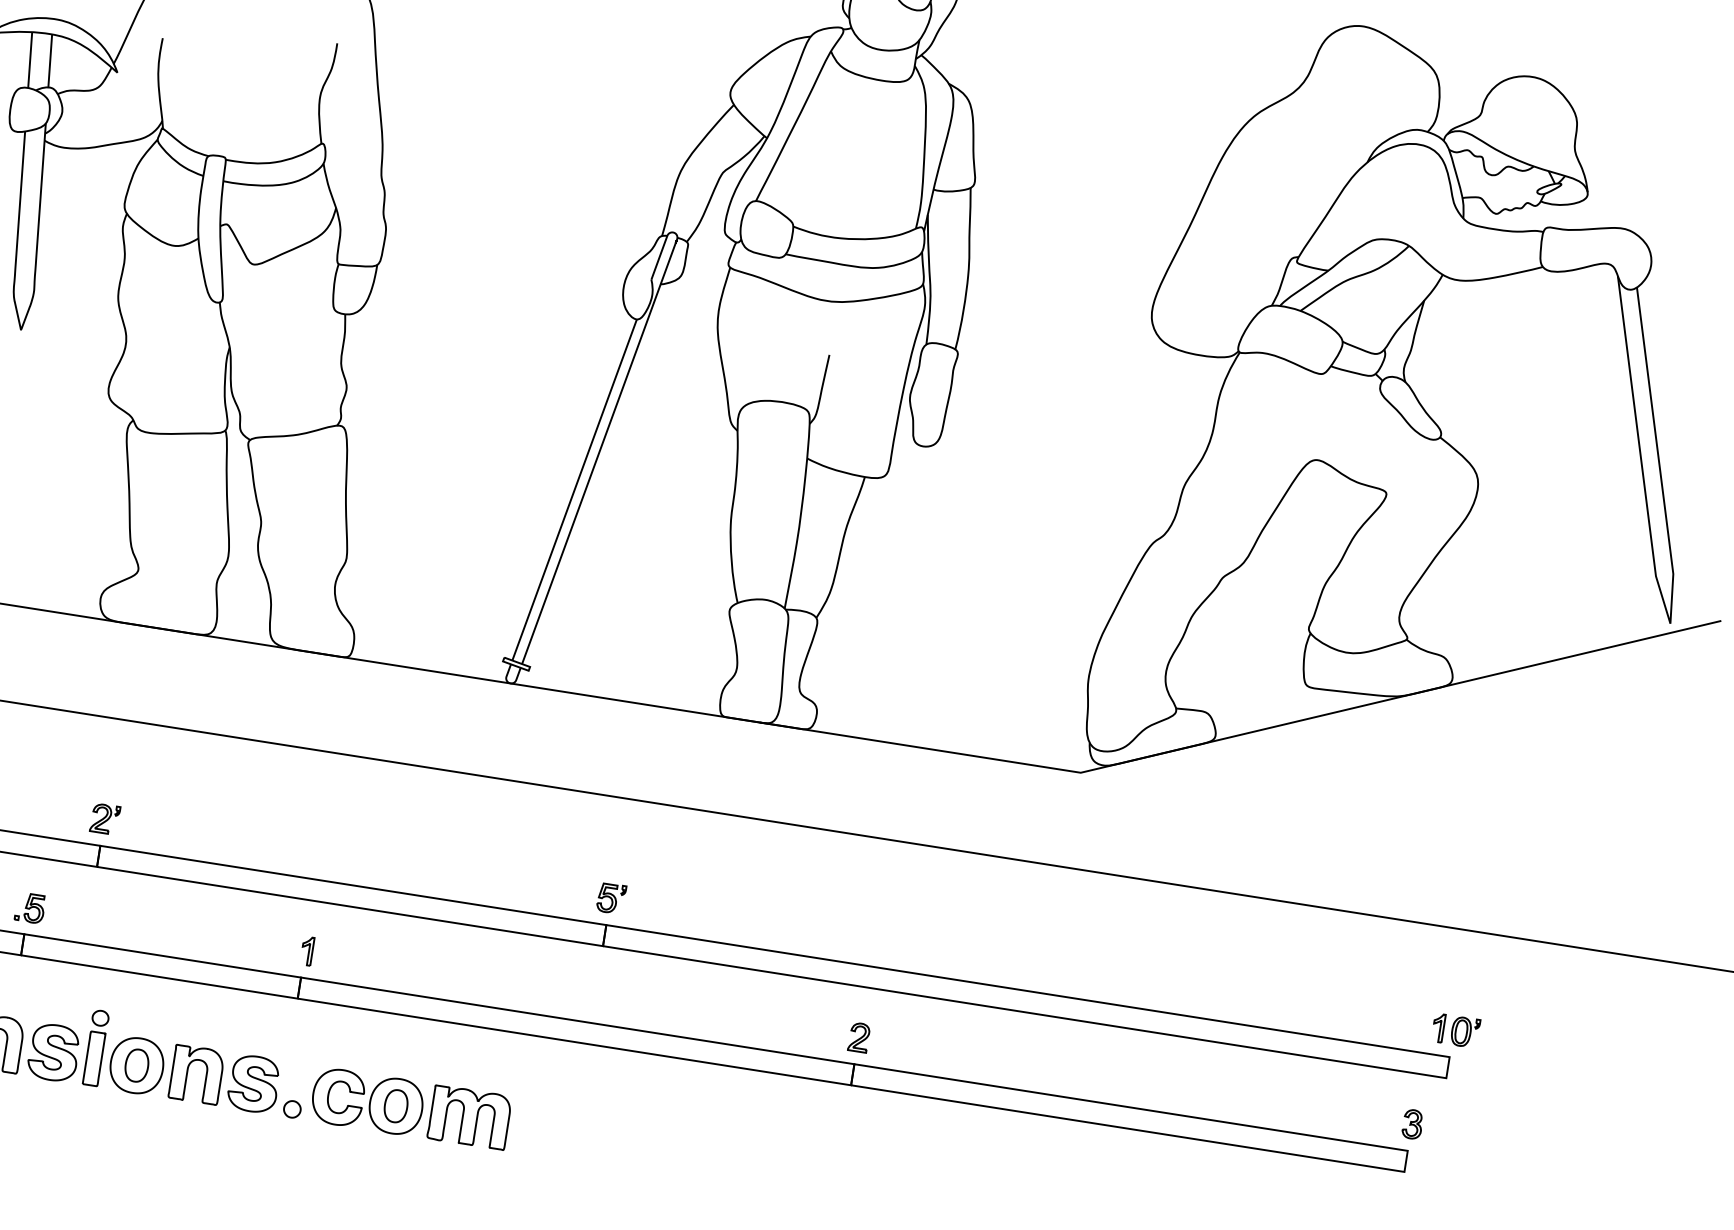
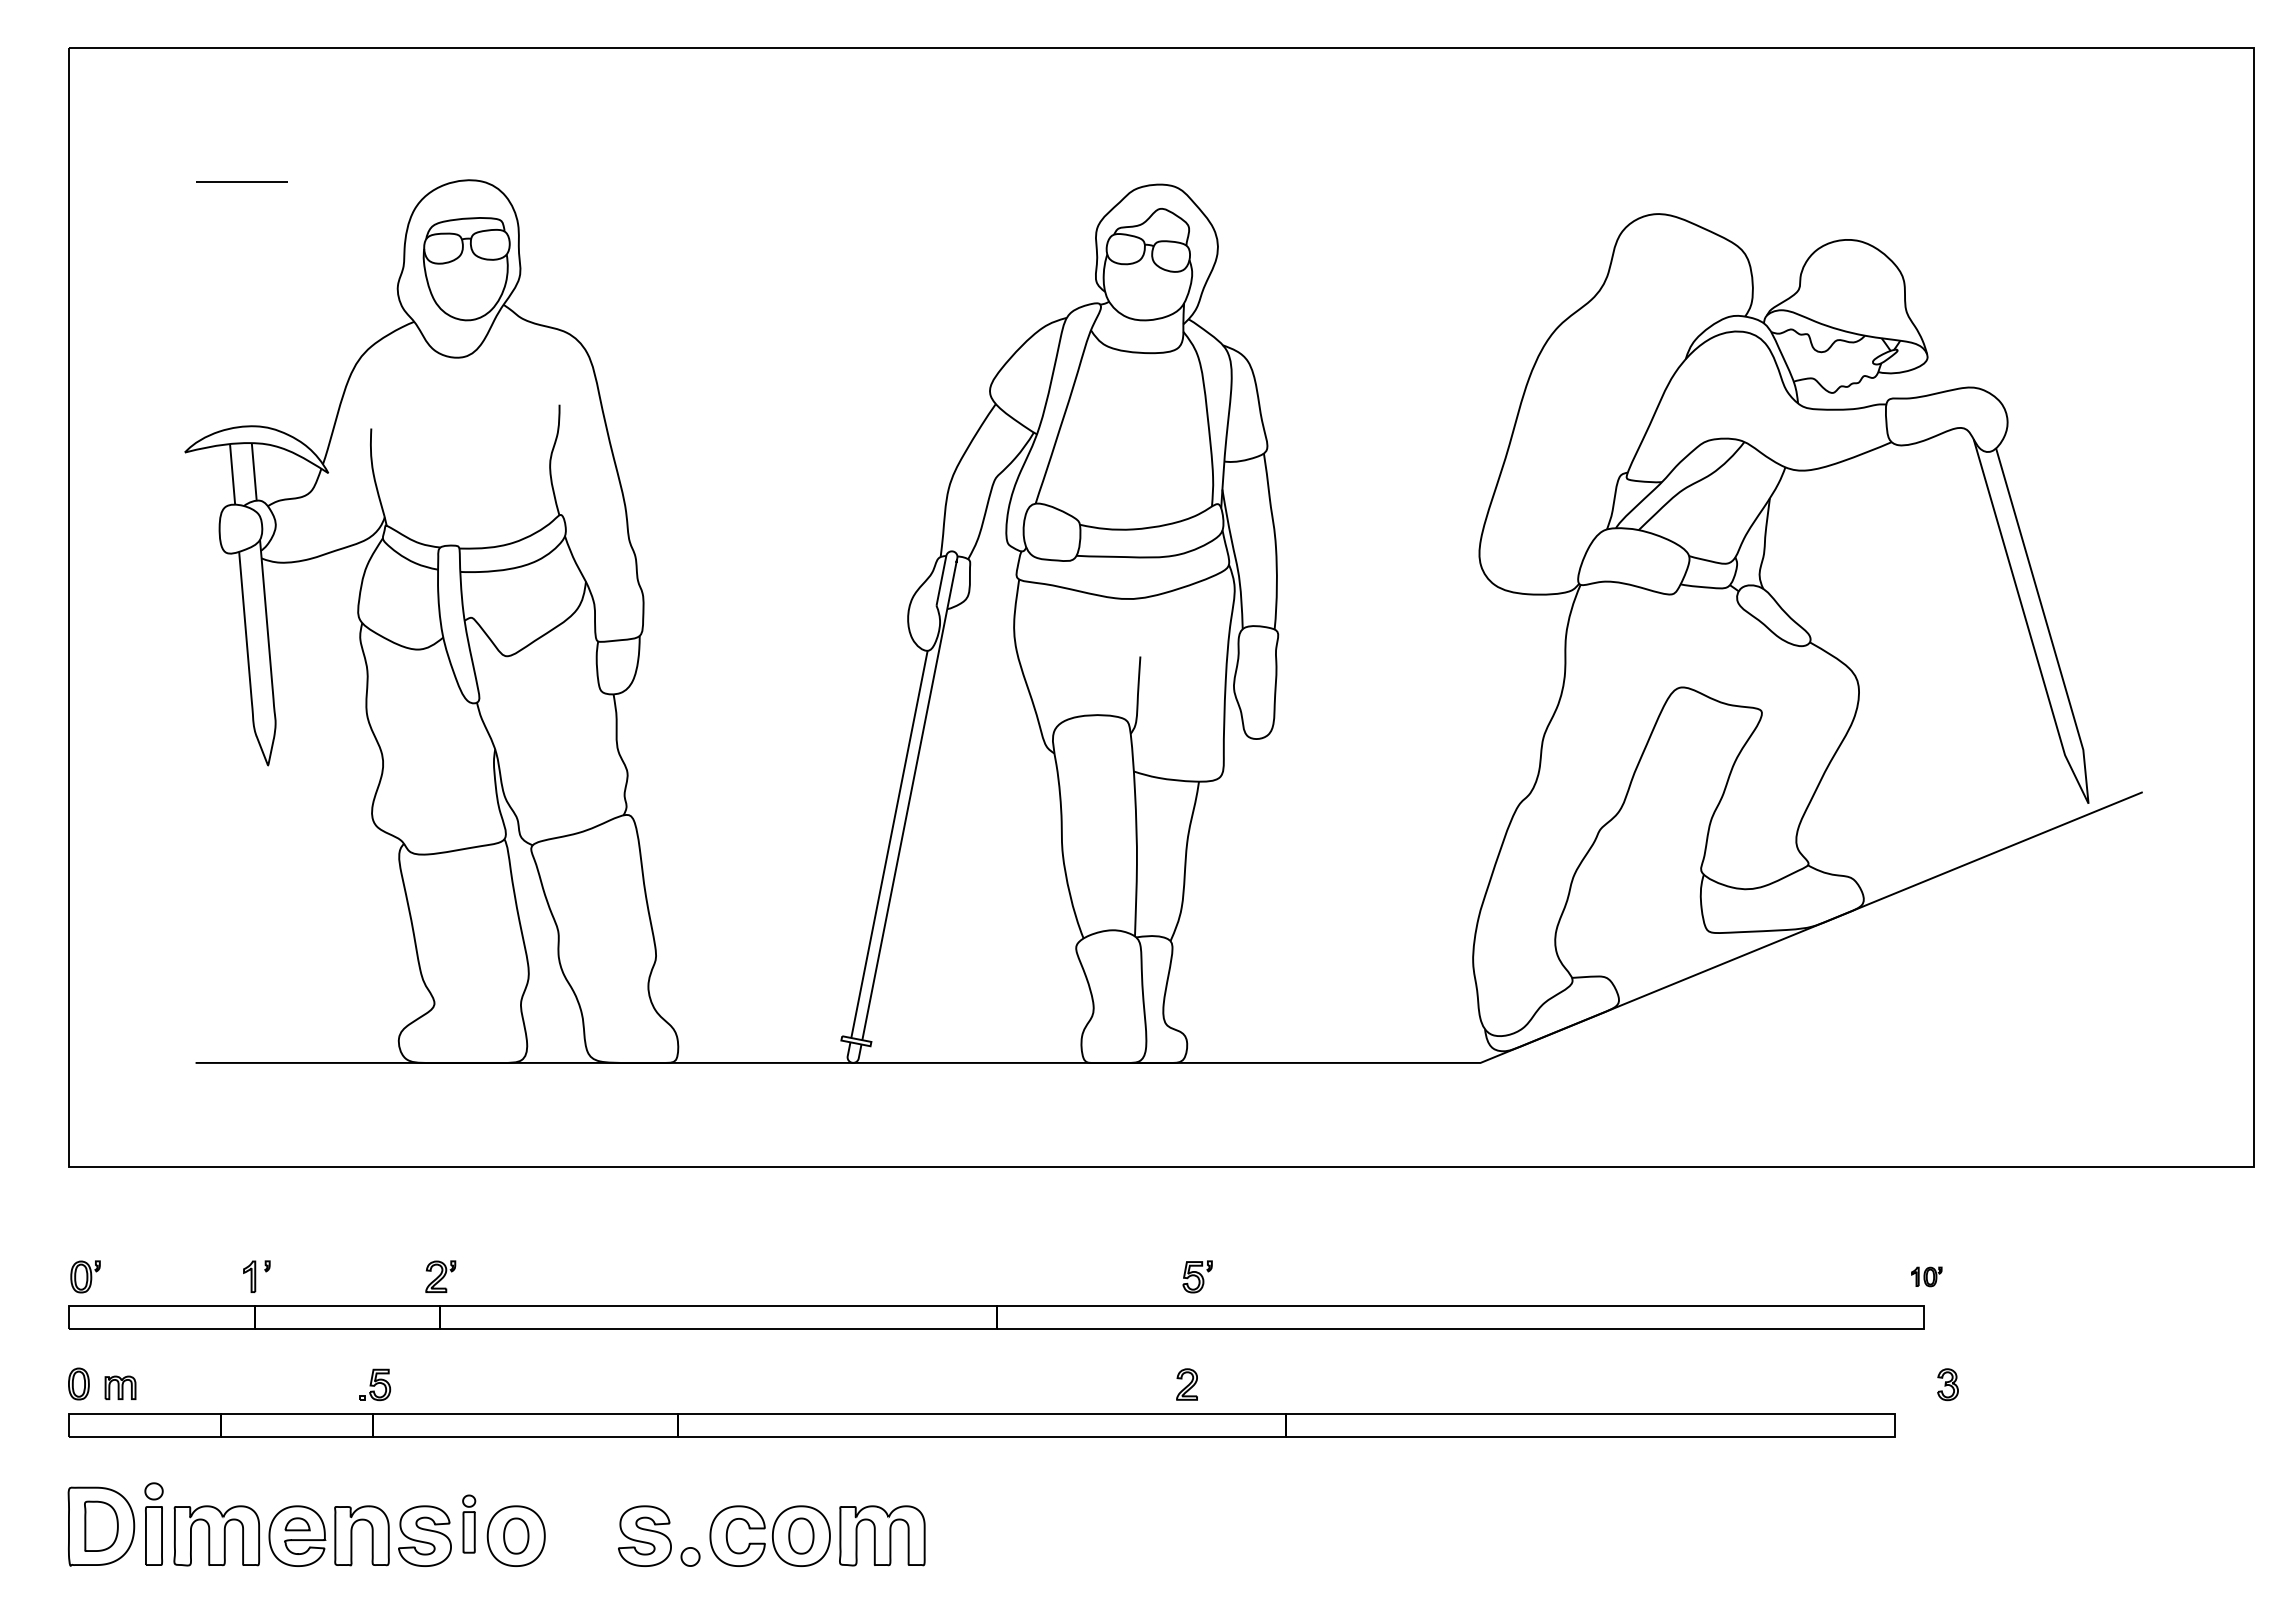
part: (611, 898) -> (1197, 1276), moved
part: (306, 951) -> (679, 1384), removed
part: (1455, 1030) -> (1926, 1276), size x0.6
part: (858, 1037) -> (1186, 1384), moved
part: (95, 1047) -> (468, 1523), size x0.7
part: (188, 1073) -> (572, 1535), removed
part: (1412, 1124) -> (1947, 1384), moved

